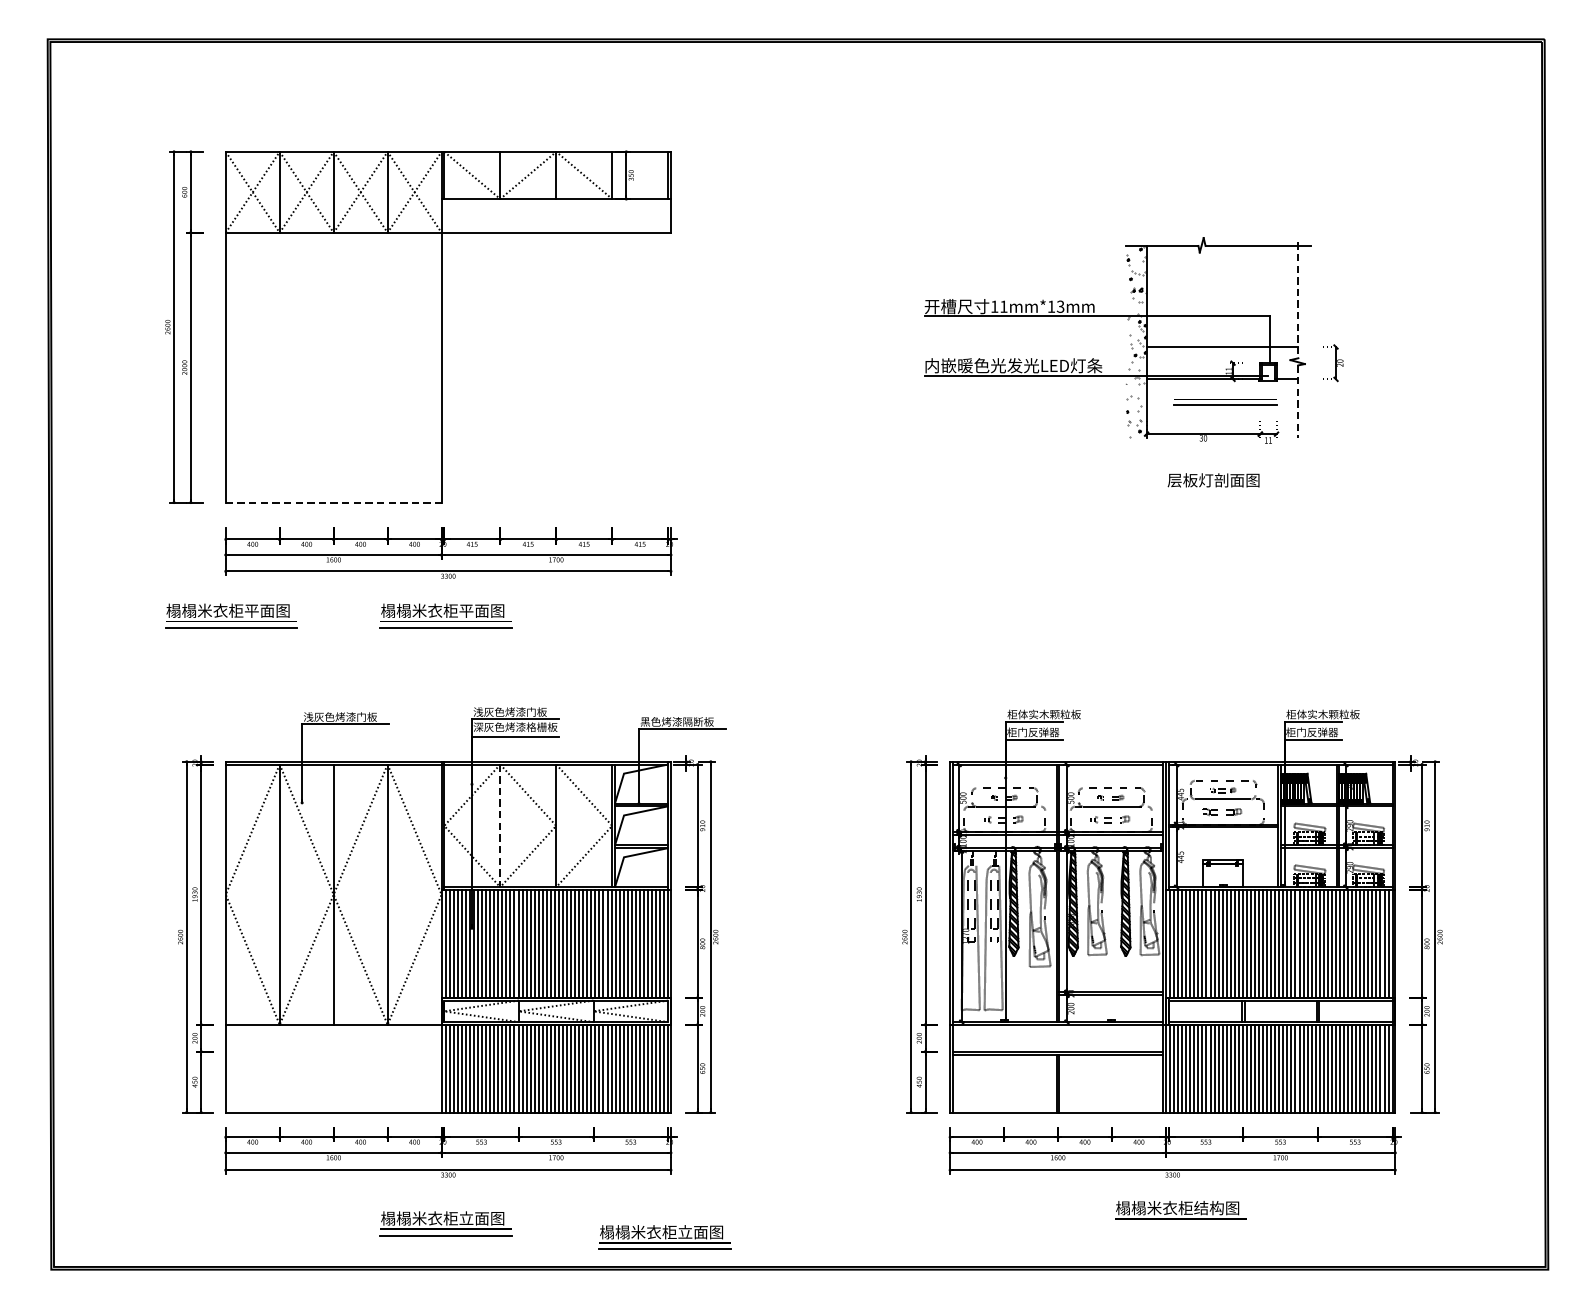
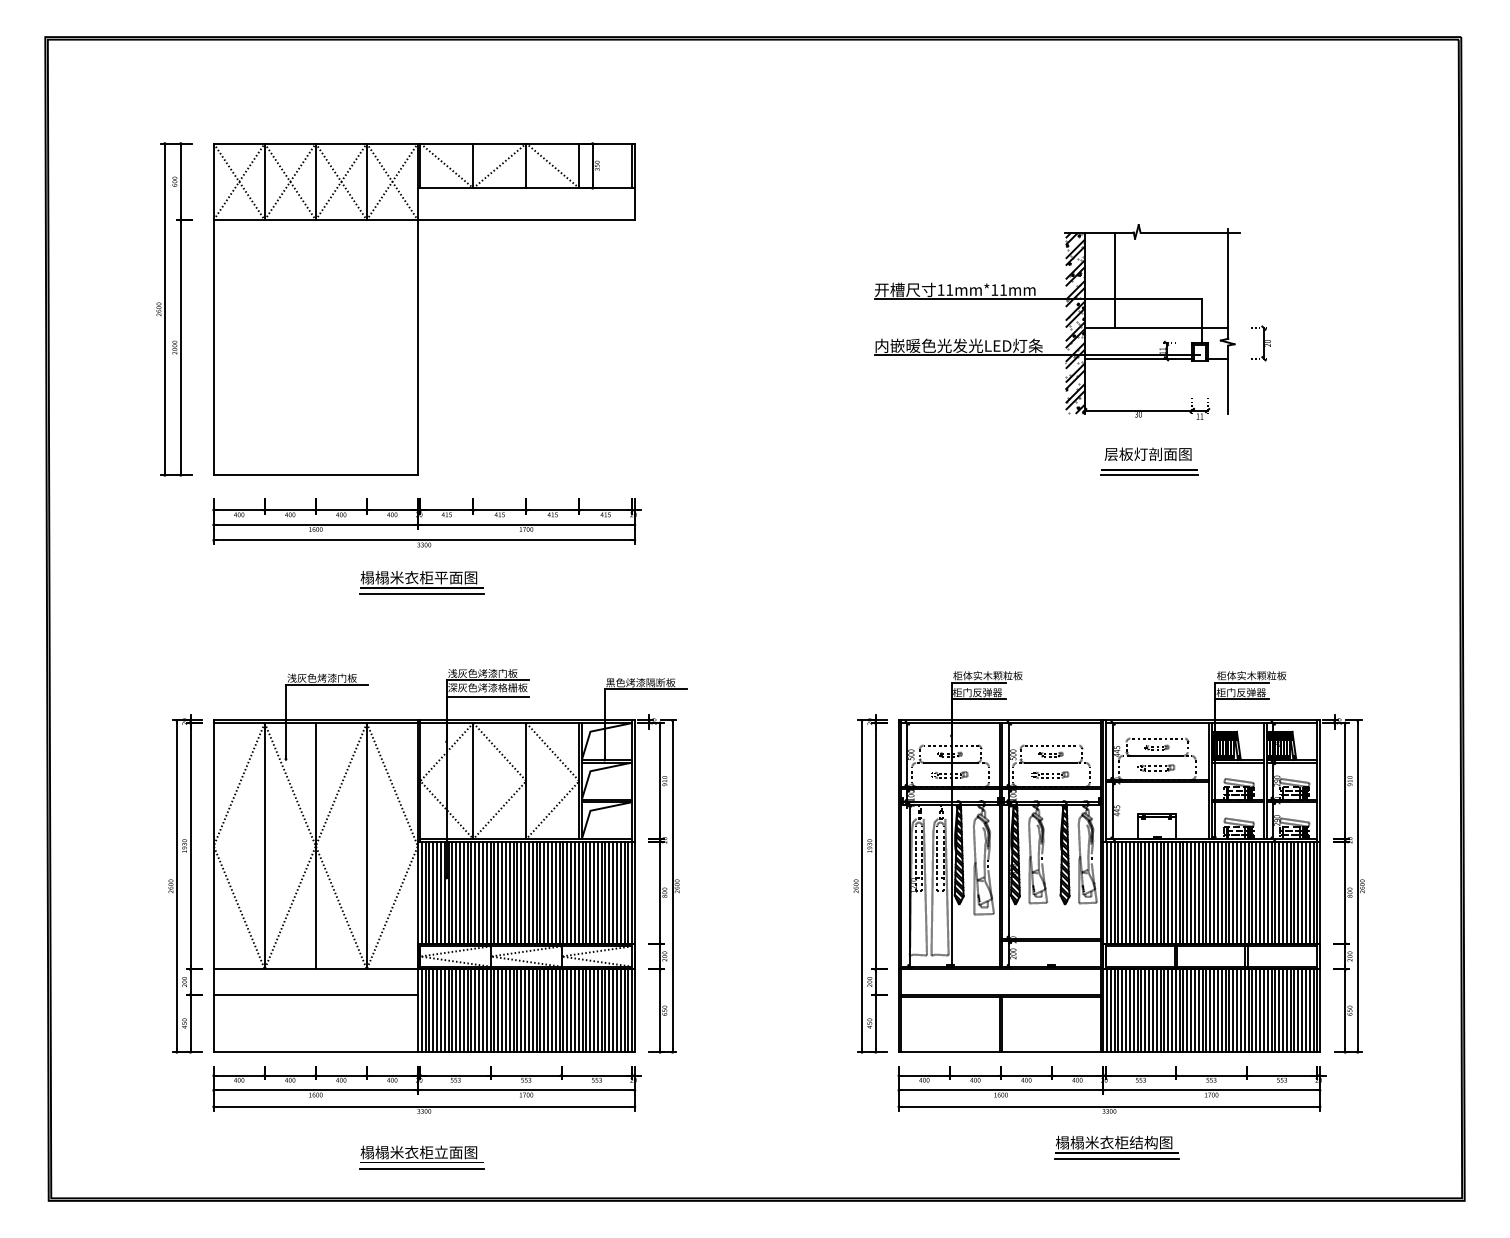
line: (1179, 296) -> (1115, 280), added
line: (1298, 299) -> (1228, 283), dashed -> solid
text: (1059, 306) -> (1002, 289), 11mm*13mm -> 11mm*11mm
hatch: (1135, 341) -> (1074, 322), added
part: (1225, 402) -> (1149, 472), moved
line: (1298, 402) -> (1228, 380), dashed -> solid
line: (334, 502) -> (316, 475), dashed -> solid
part: (230, 615) -> (218, 582), removed
line: (500, 826) -> (473, 781), dashed -> solid
line: (333, 1051) -> (315, 994), added
line: (1181, 1224) -> (1117, 1158), added
part: (664, 1237) -> (628, 1170), removed

